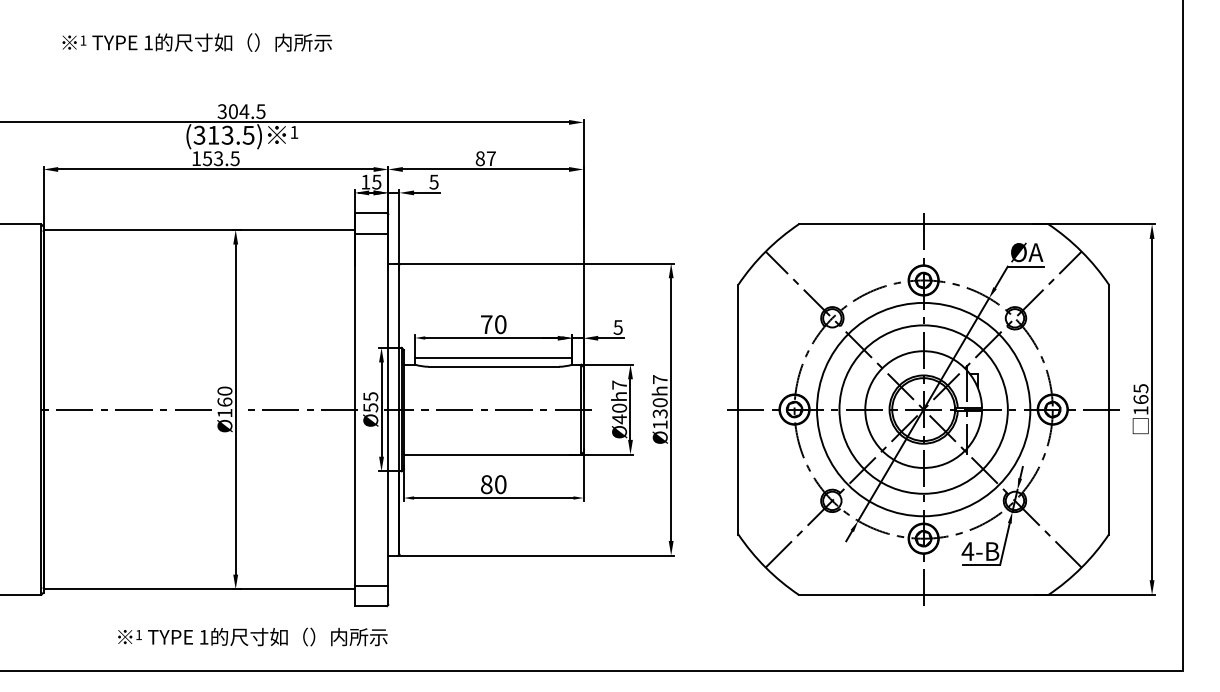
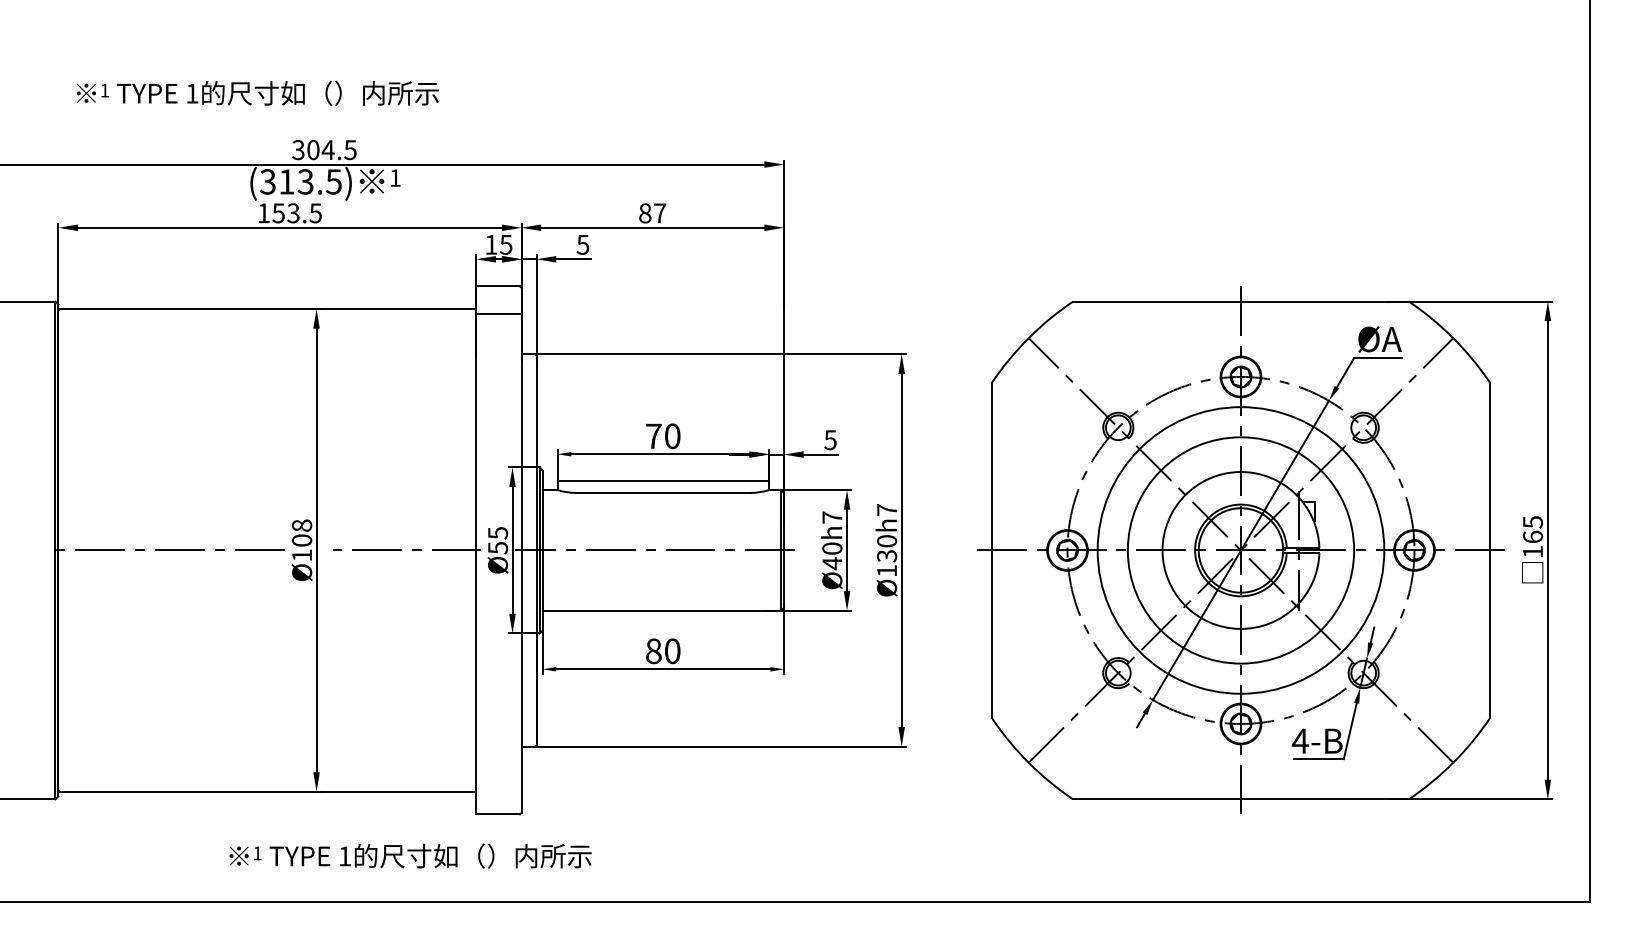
text: (196, 41) -> (257, 92), moved
text: (225, 396) -> (302, 532), Ø160 -> Ø108
line: (371, 586) -> (498, 787), removed
text: (252, 636) -> (410, 855), moved

